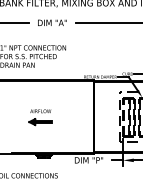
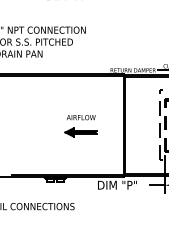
part: (40, 117) -> (80, 126), moved

